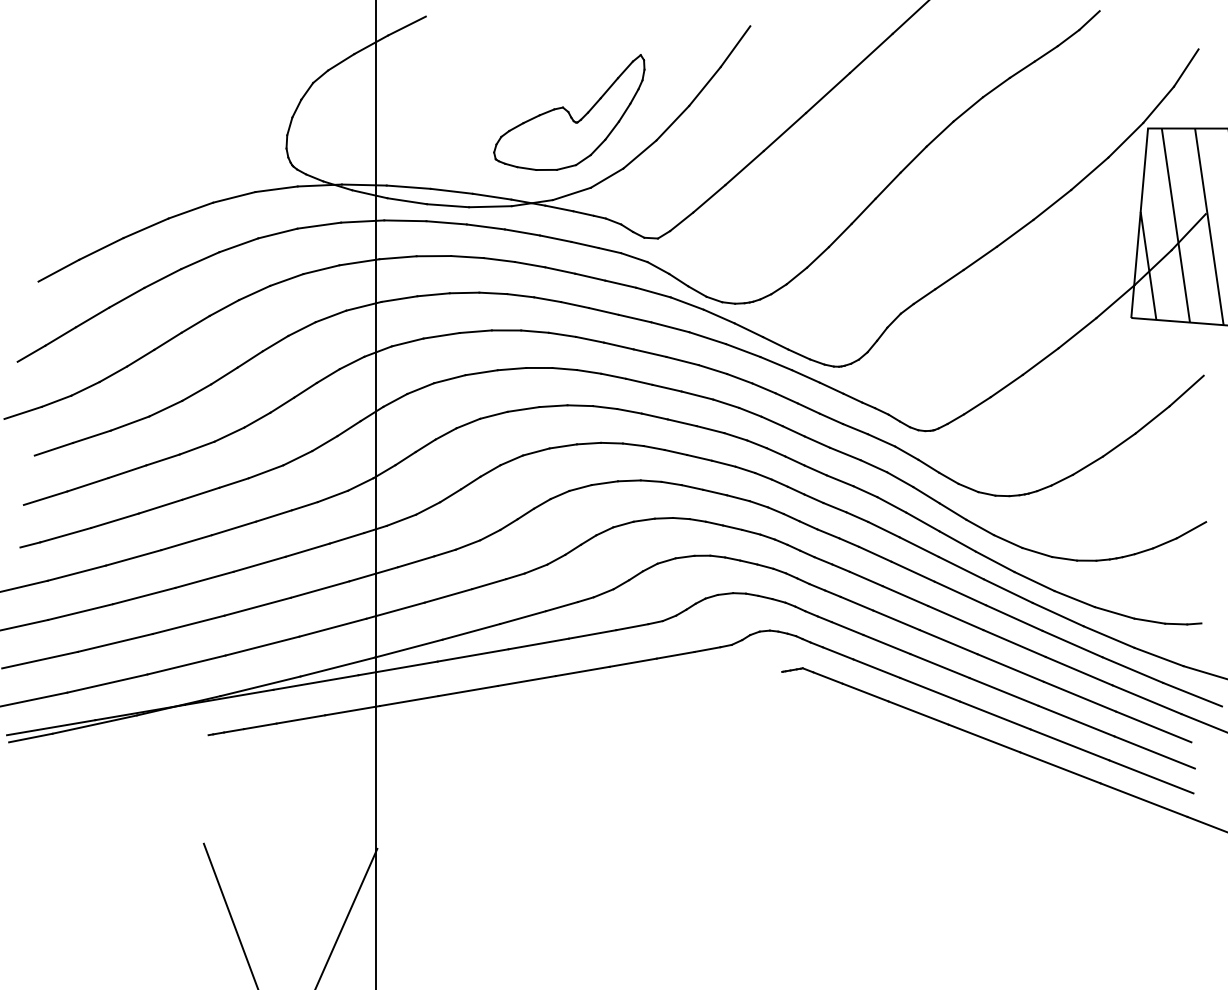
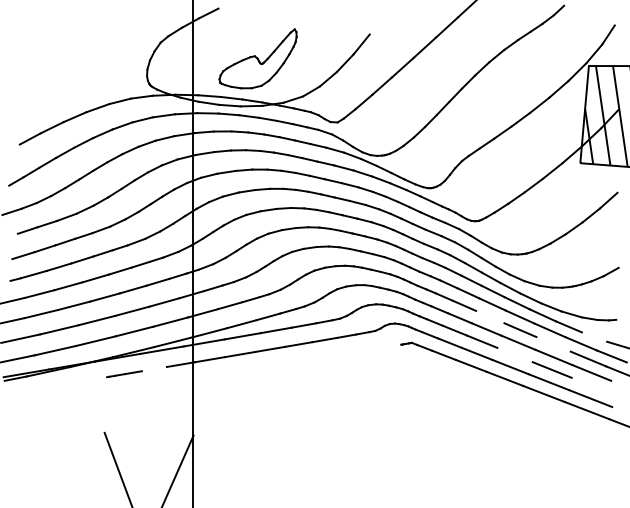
line: (733, 45) -> (376, 23), removed
part: (568, 111) -> (257, 58), moved
line: (956, 616) -> (490, 316), removed
line: (1158, 655) -> (594, 336), removed
line: (1079, 671) -> (553, 344), removed
line: (1002, 690) -> (514, 354), removed
line: (299, 720) -> (153, 369), removed
line: (1153, 751) -> (591, 385), removed

